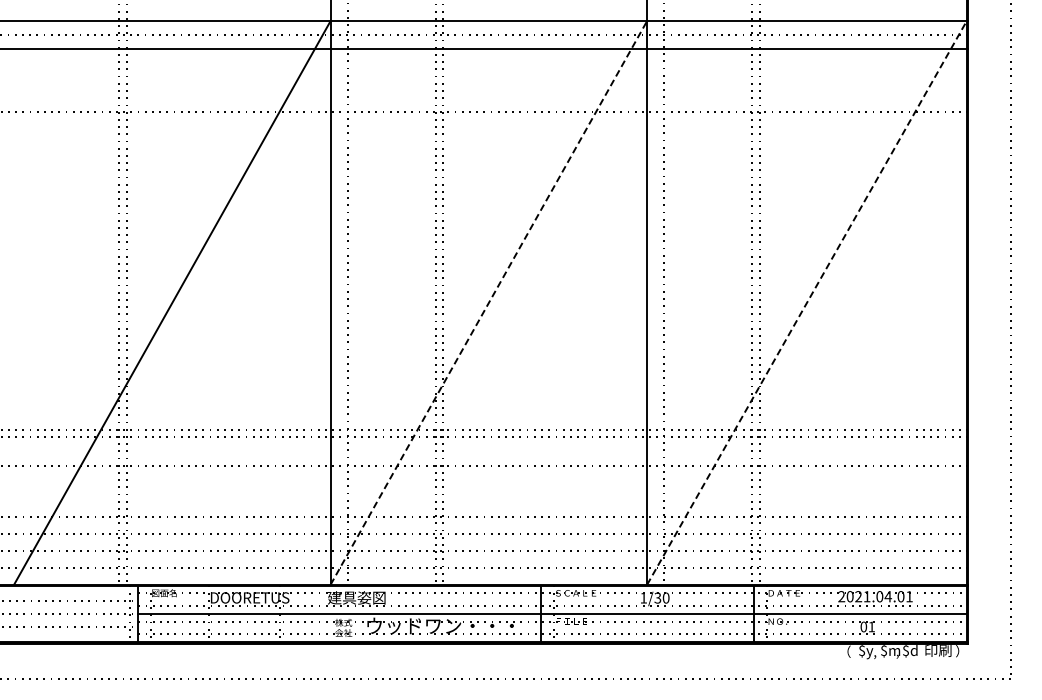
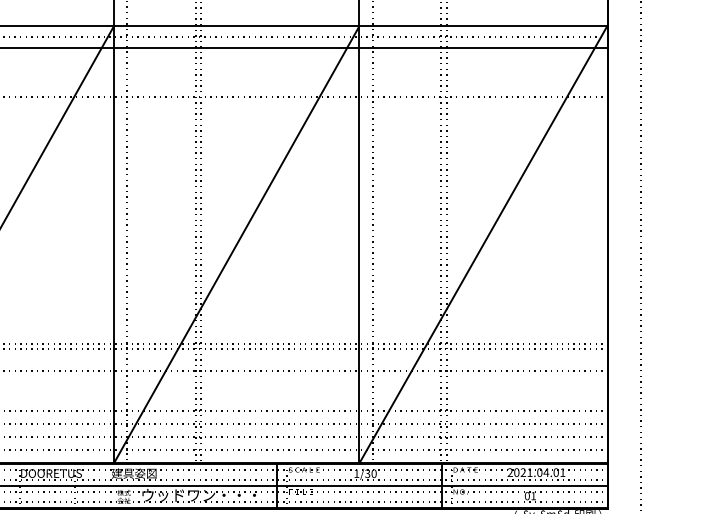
line: (489, 302) -> (237, 244), dashed -> solid
line: (807, 302) -> (483, 244), dashed -> solid

